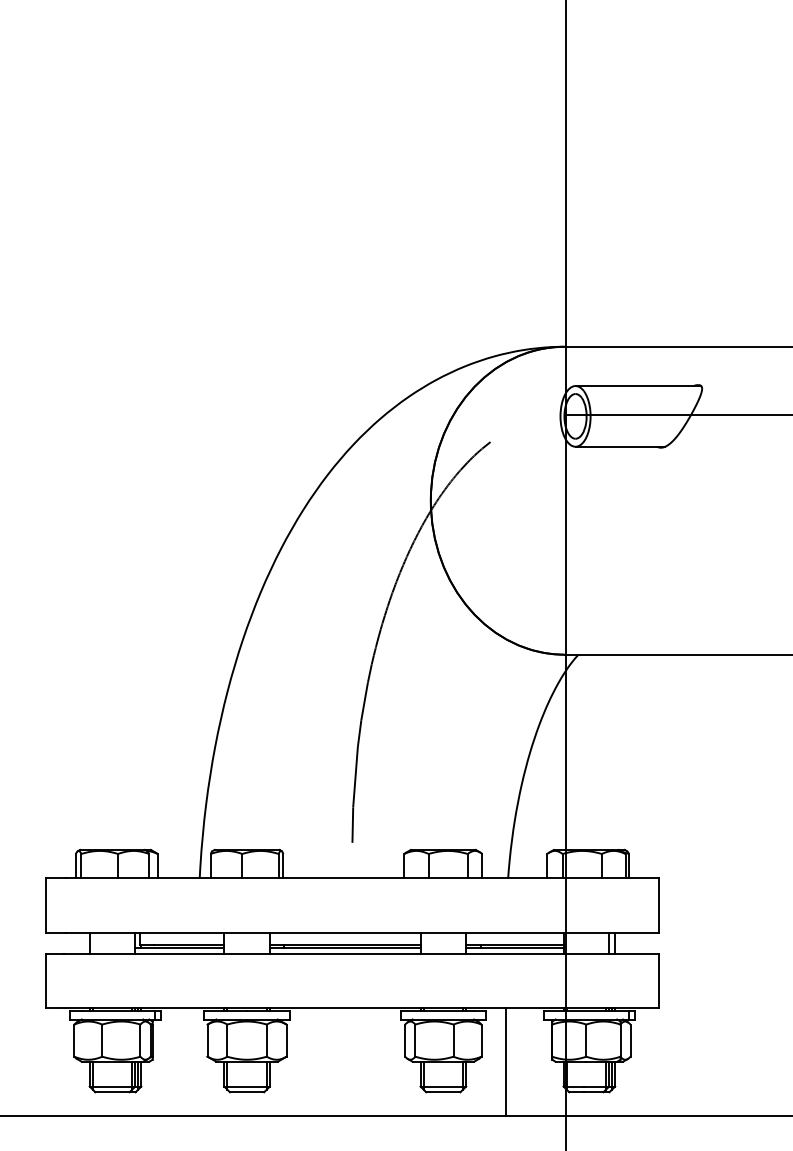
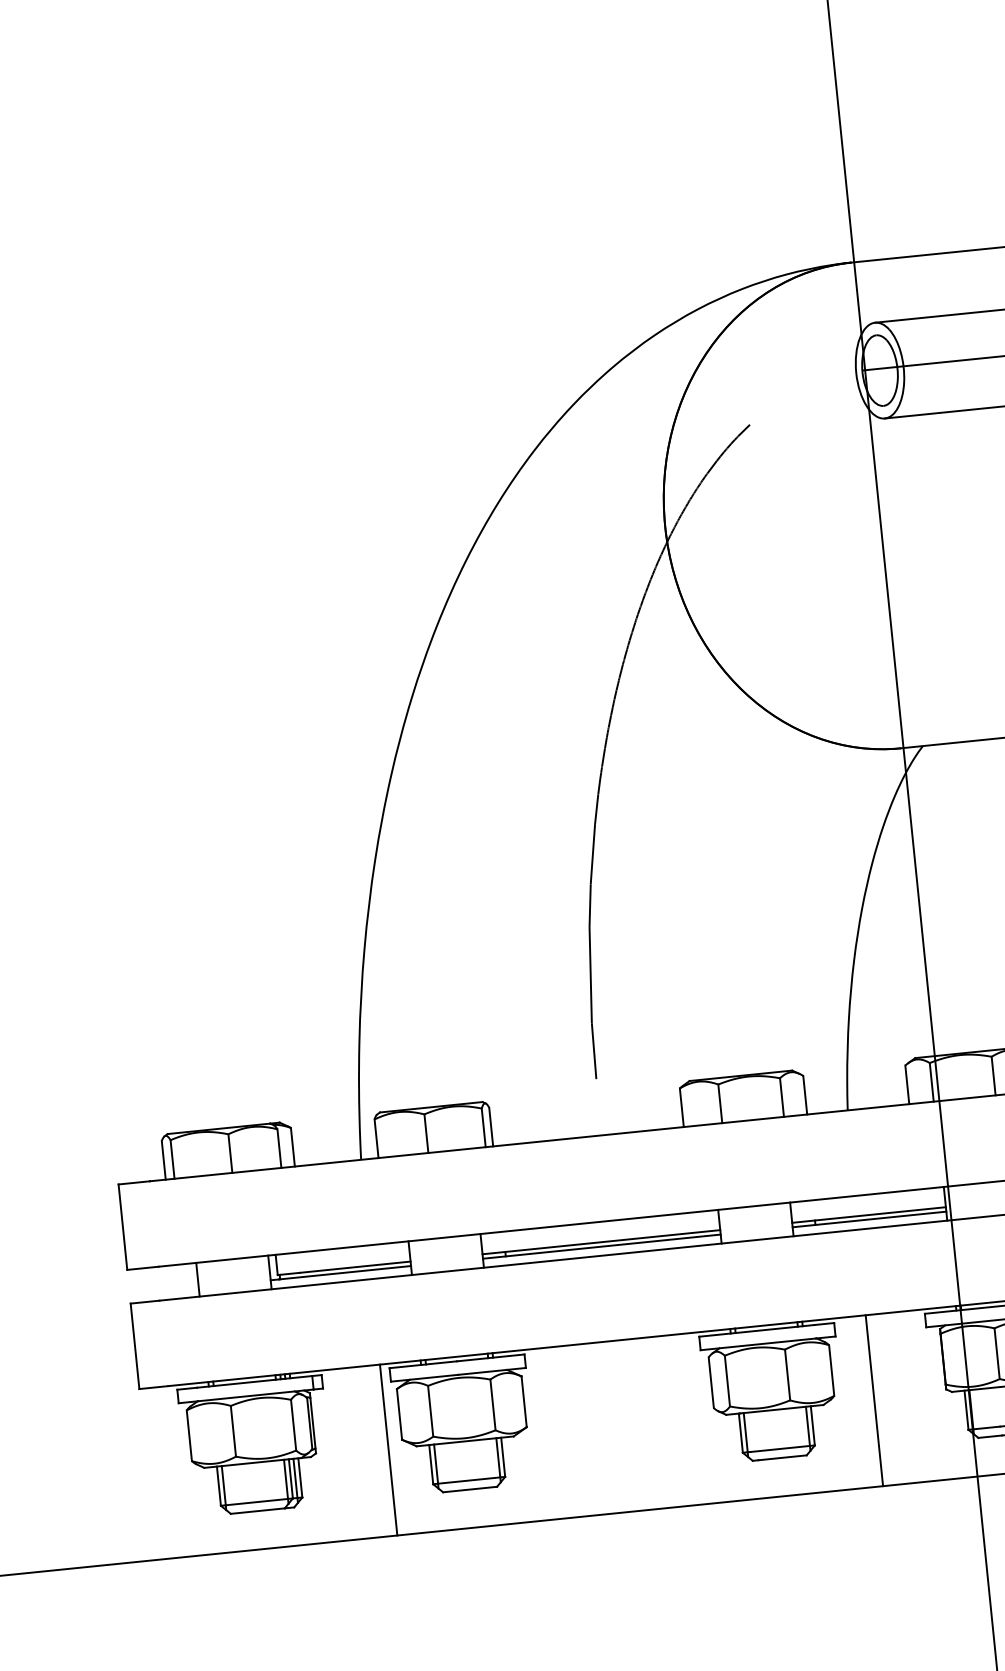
line: (198, 1062) -> (388, 1450), added

